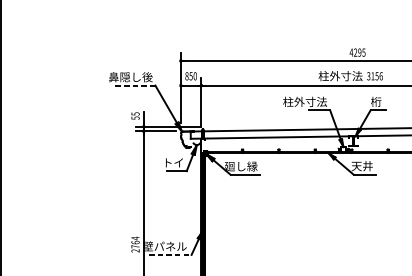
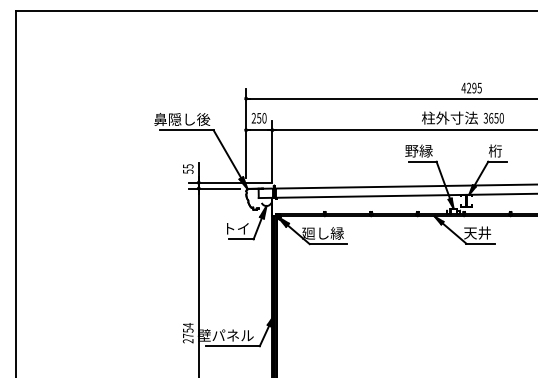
text: (186, 76) -> (253, 118), 850 -> 250
text: (377, 76) -> (496, 118), 3156 -> 3650
line: (134, 85) -> (186, 130), dashed -> solid
text: (305, 101) -> (404, 150), 柱外寸法 -> 野縁
text: (135, 242) -> (188, 330), 2764 -> 2754
line: (171, 255) -> (233, 346), dashed -> solid

